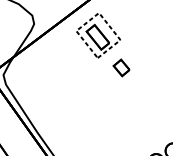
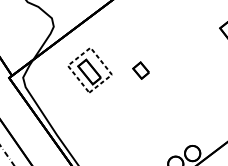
part: (97, 35) -> (89, 70), moved

